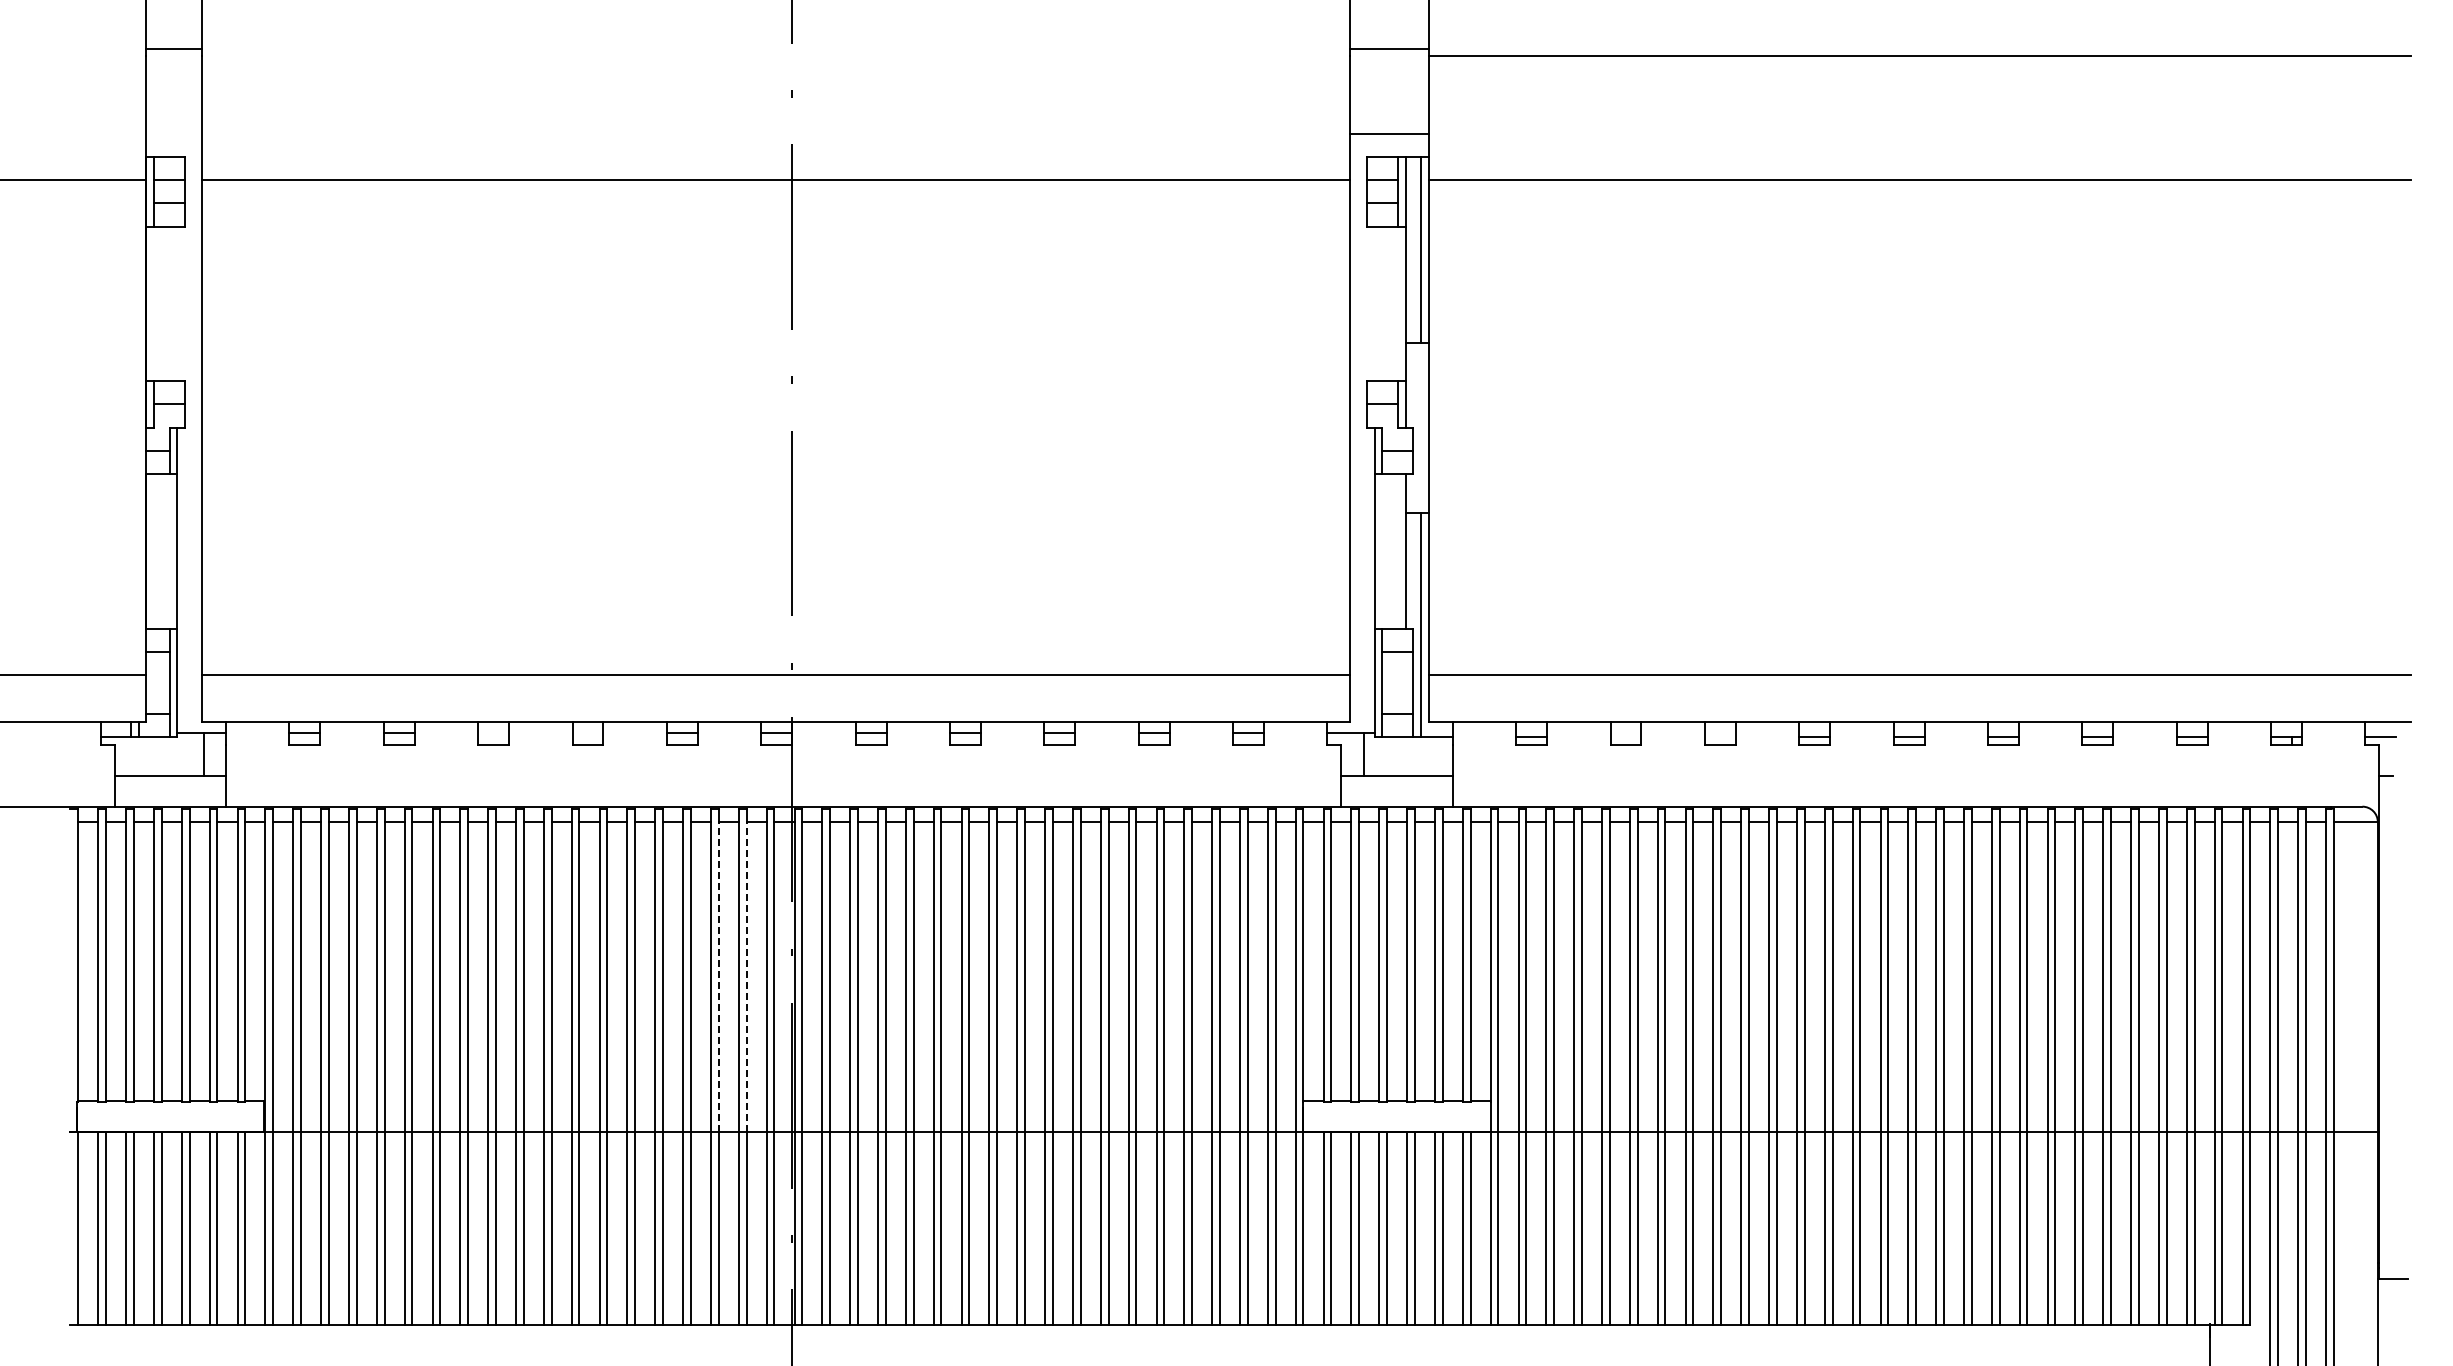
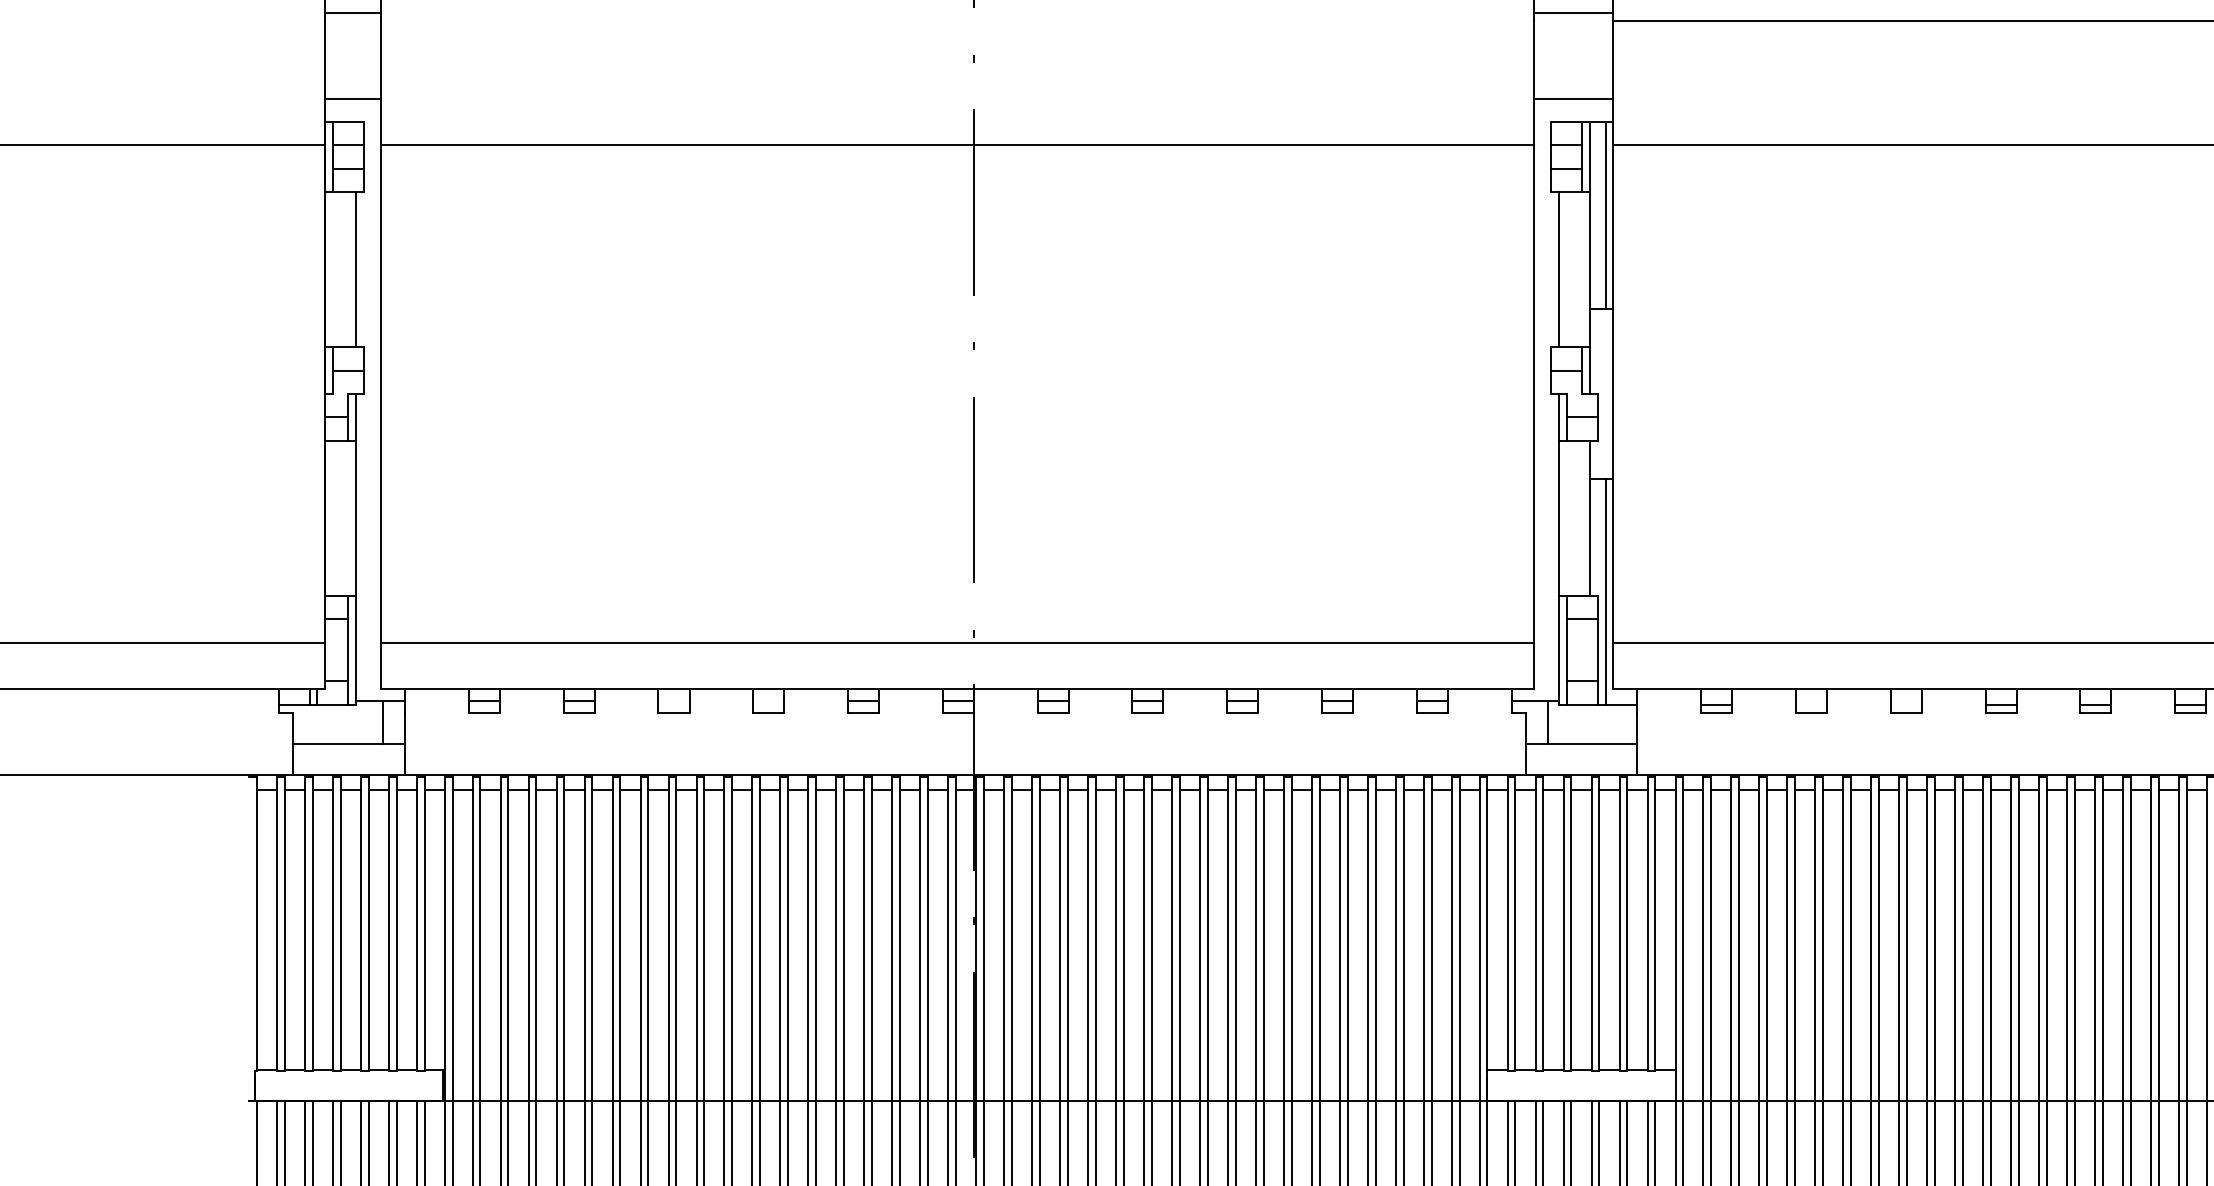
line: (173, 133) -> (352, 98), added
line: (177, 303) -> (356, 269), added
line: (1374, 303) -> (1558, 269), added
line: (718, 976) -> (899, 945), dashed -> solid
line: (746, 976) -> (927, 945), dashed -> solid

